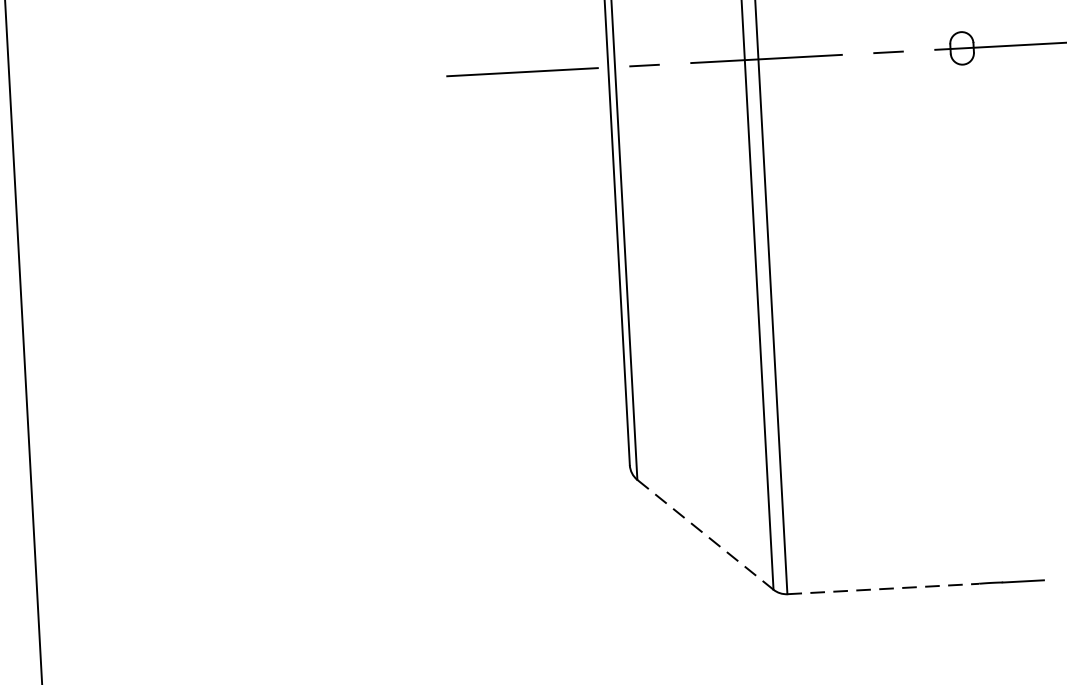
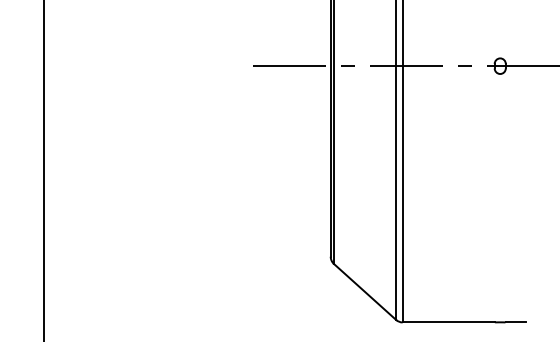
line: (706, 533) -> (365, 291), dashed -> solid
line: (885, 589) -> (449, 322), dashed -> solid

